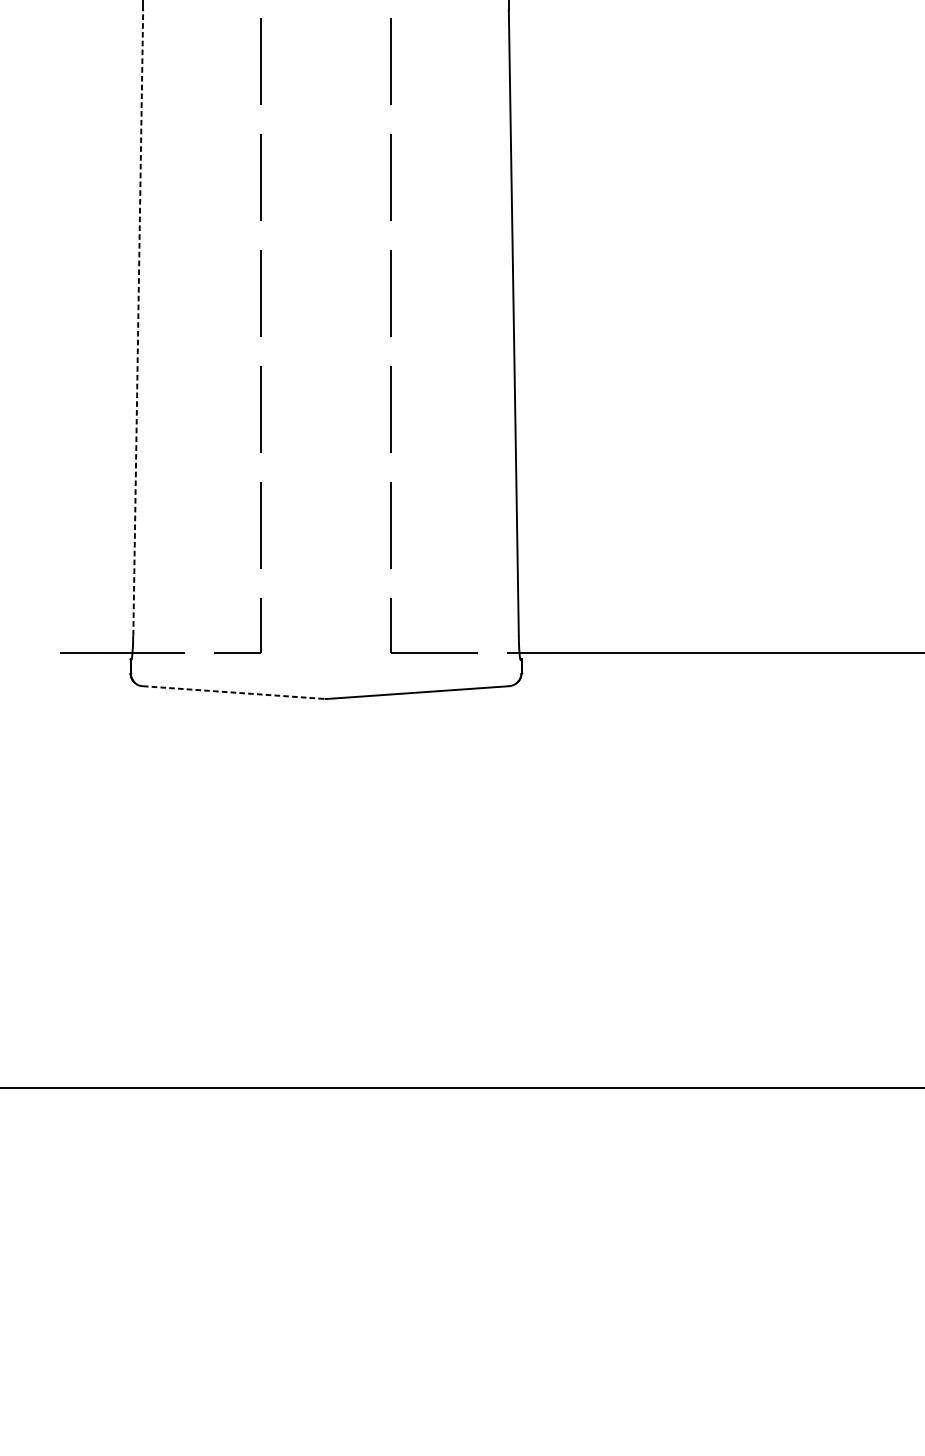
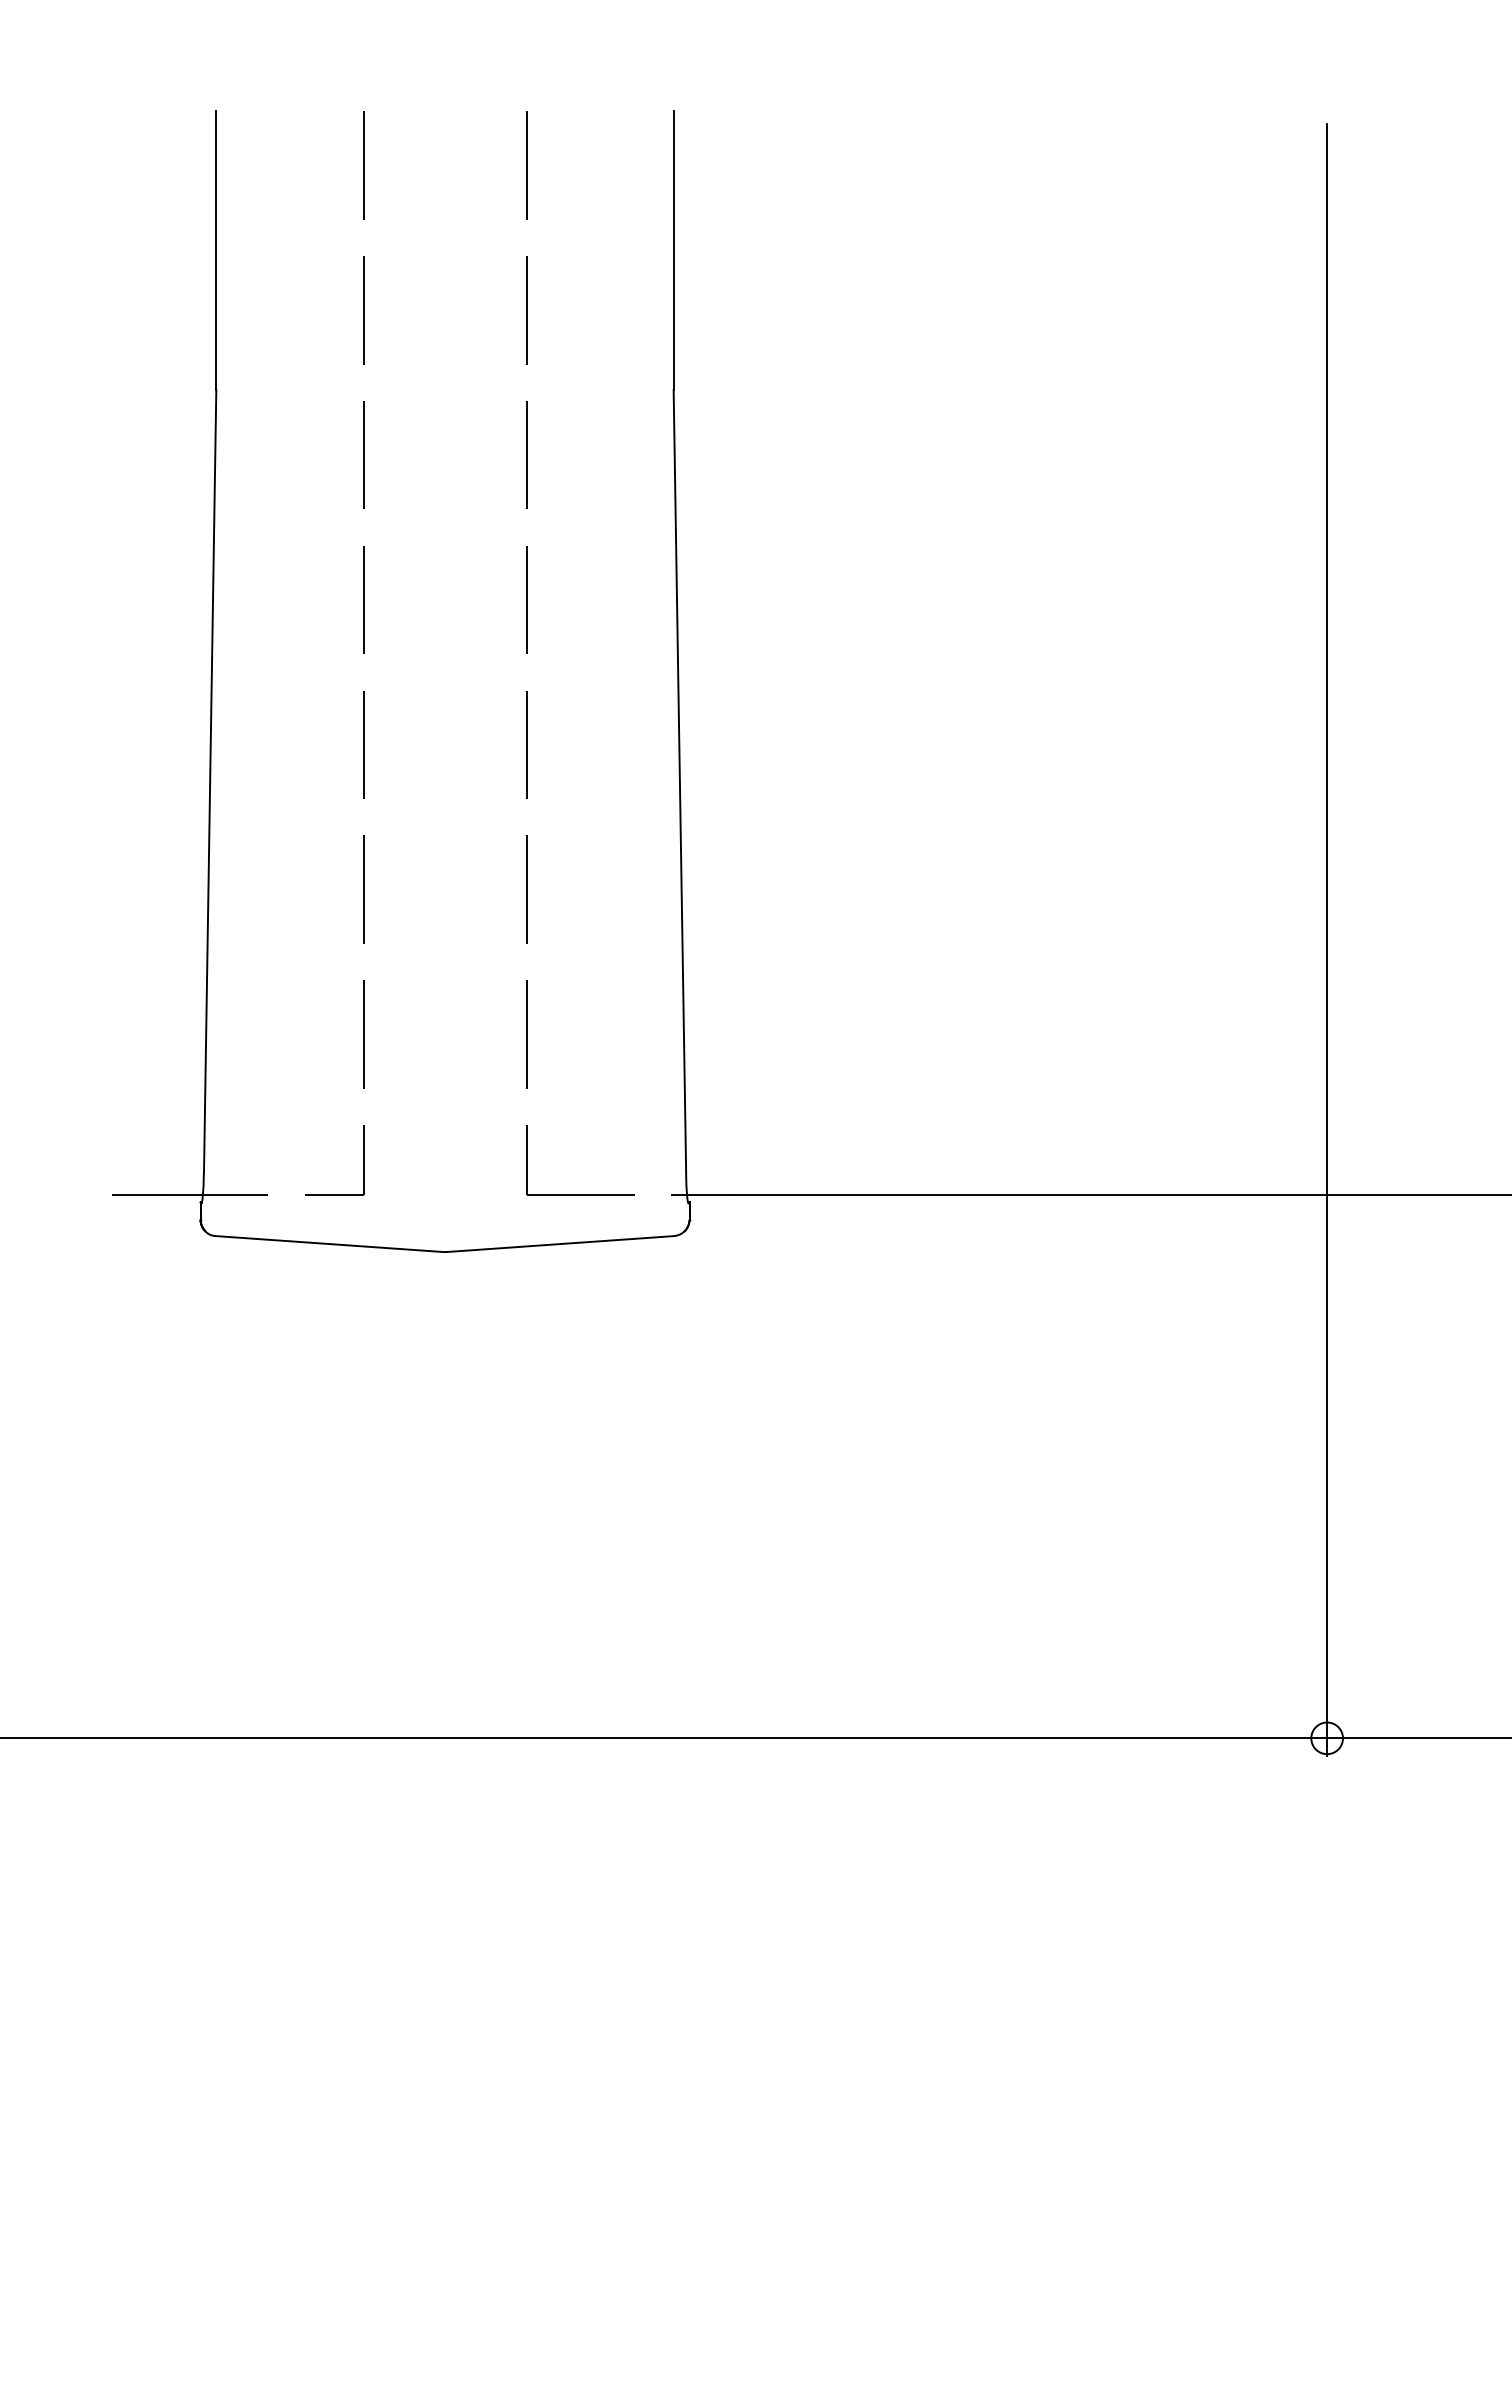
line: (138, 321) -> (210, 780), dashed -> solid
line: (233, 692) -> (329, 1244), dashed -> solid

